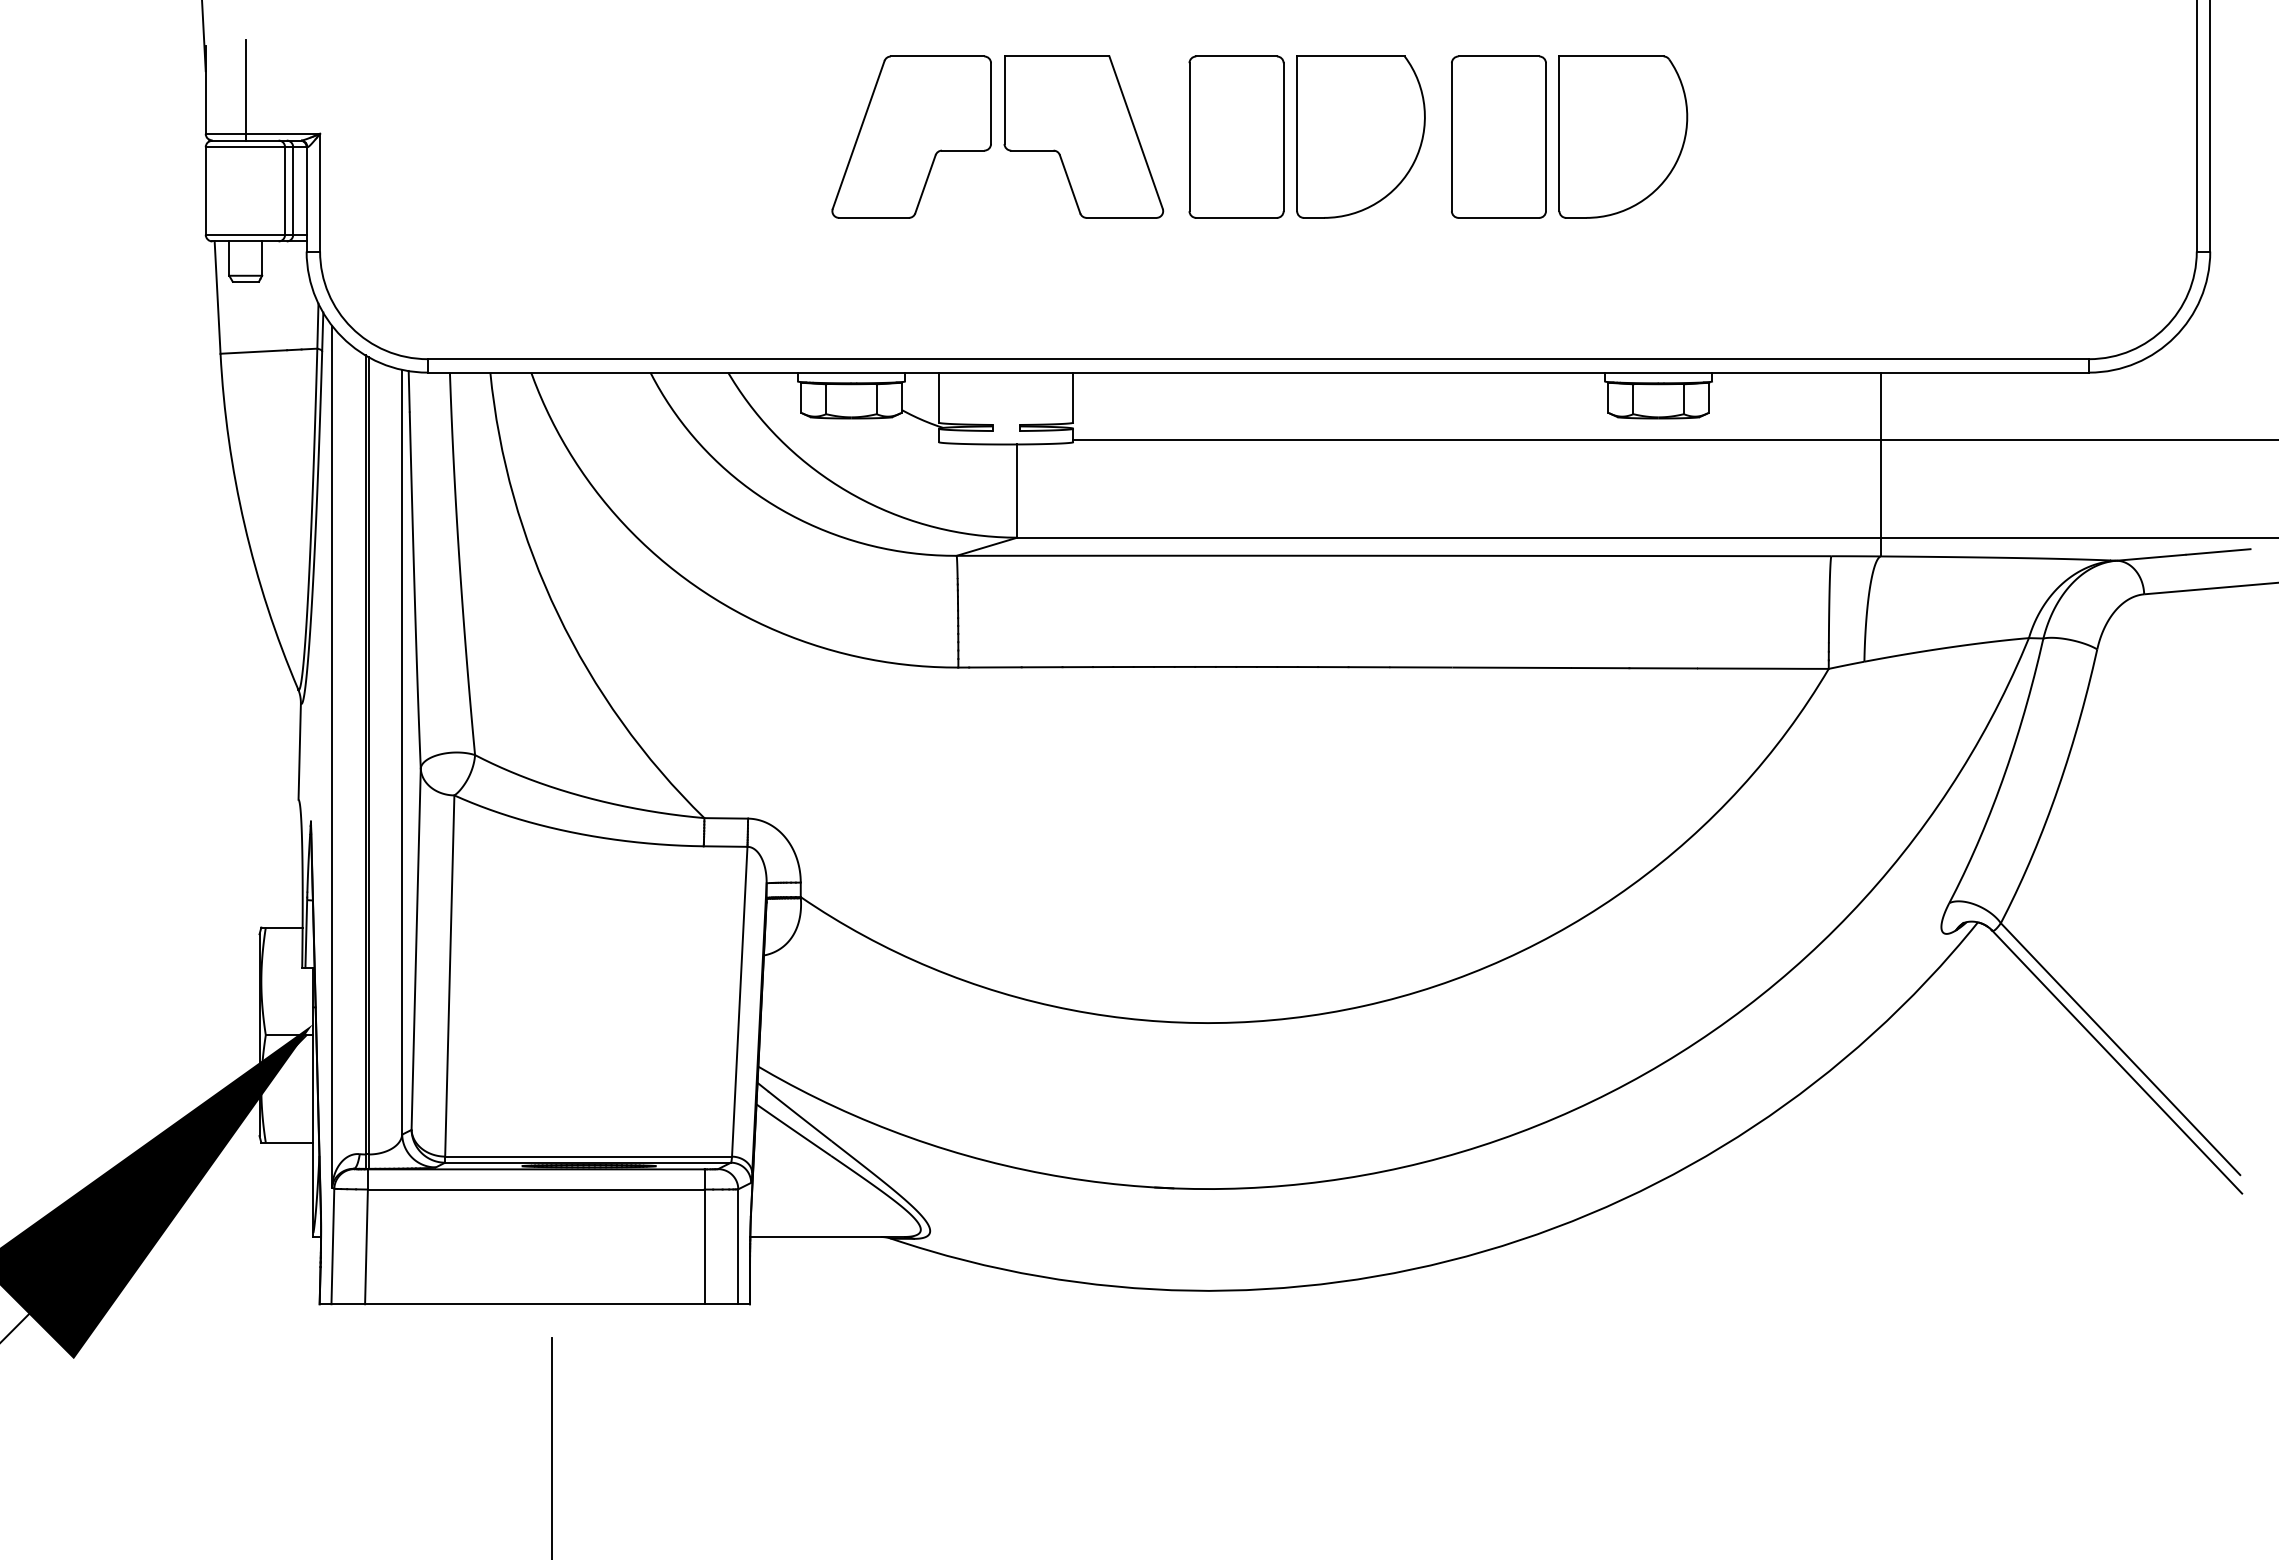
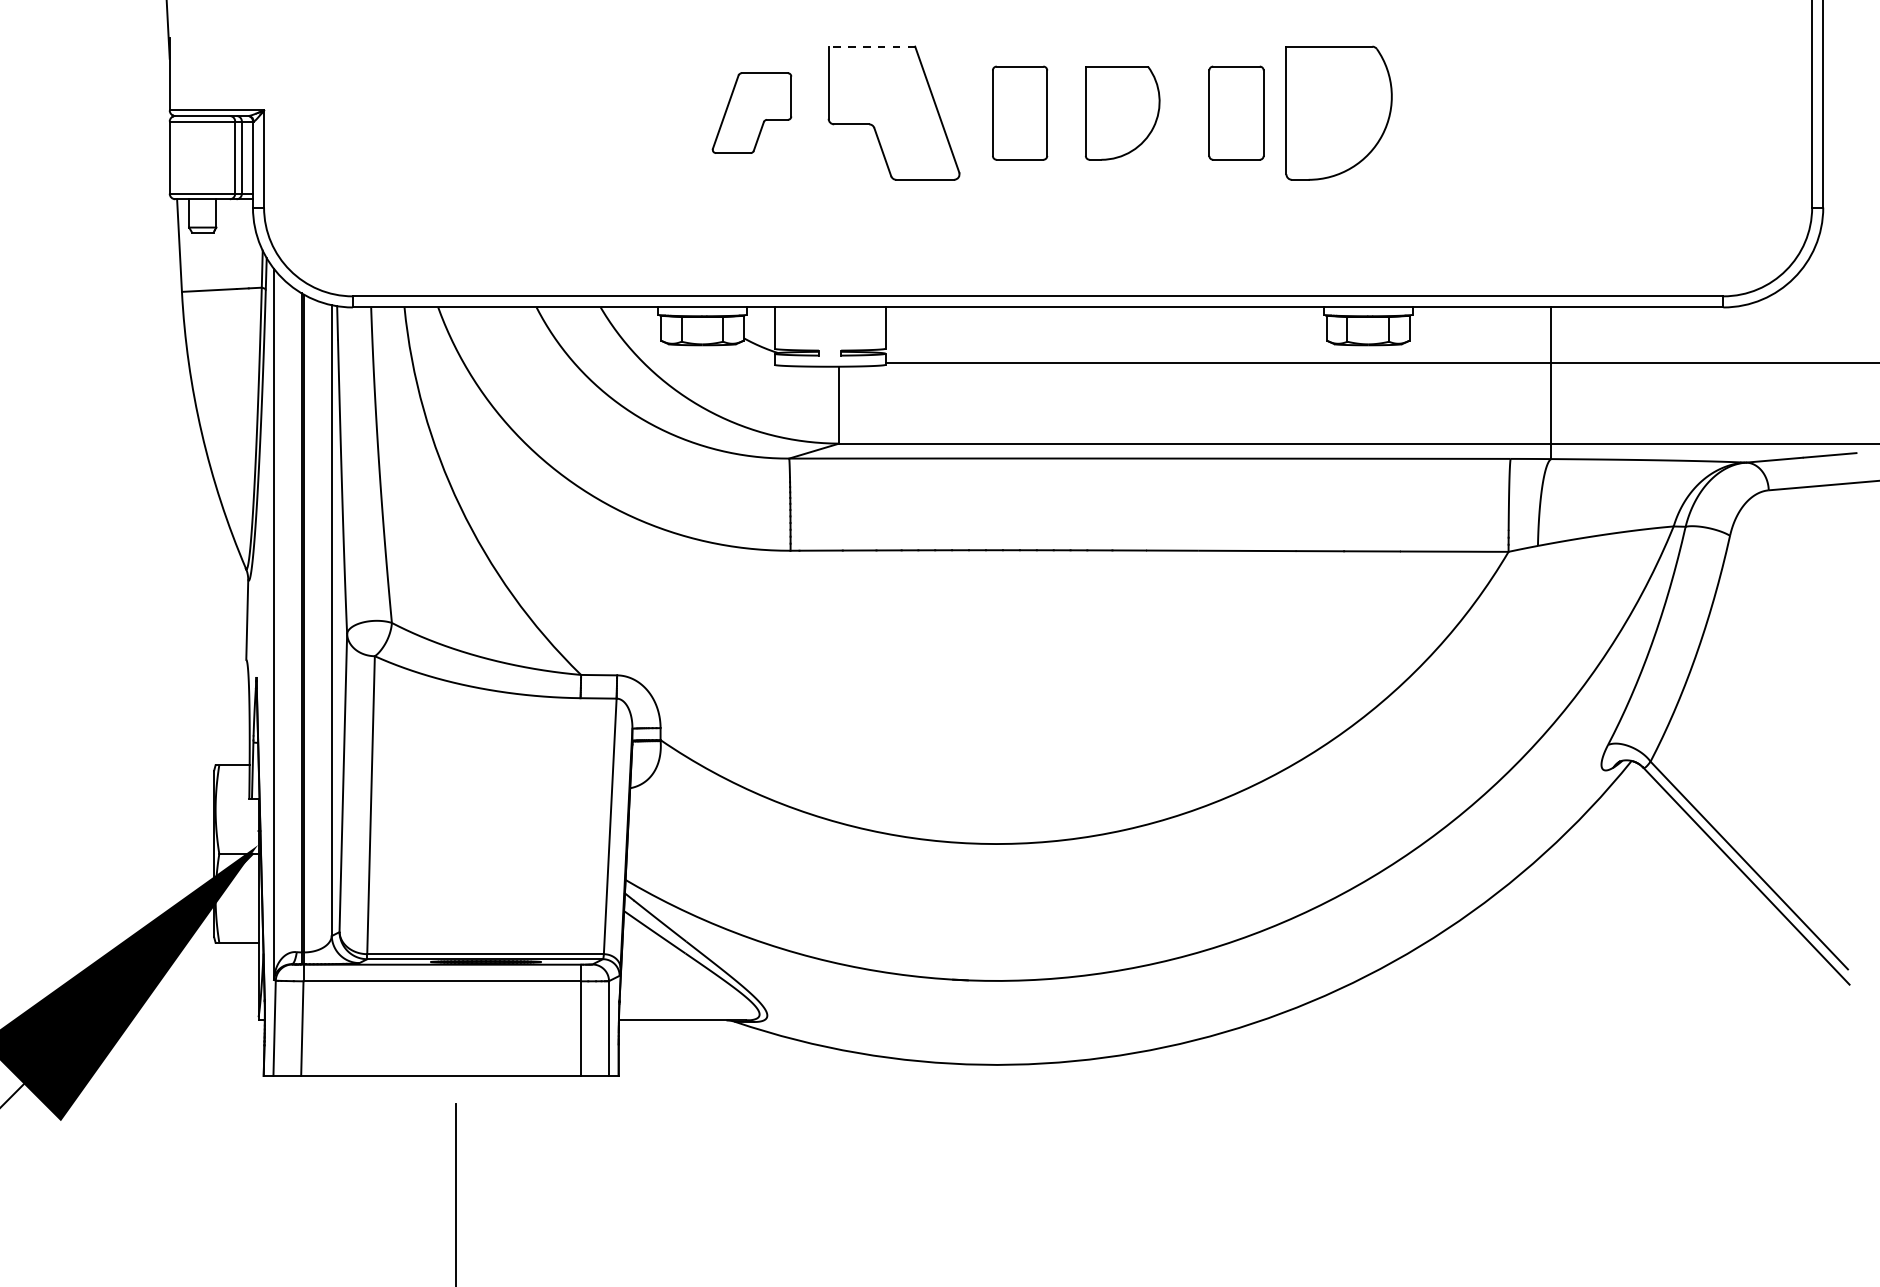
line: (1056, 56) -> (871, 46), solid -> dashed
line: (246, 89) -> (203, 73), removed
part: (911, 136) -> (751, 112), size x0.6
part: (1236, 136) -> (1020, 112), size x0.7
part: (1360, 136) -> (1122, 112), size x0.7
part: (1498, 136) -> (1236, 112), size x0.7

